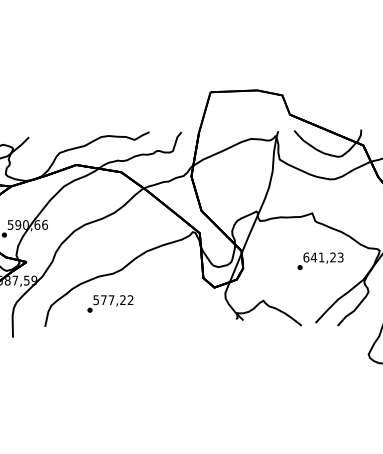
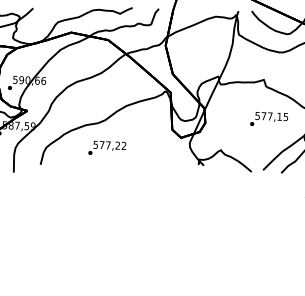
text: (323, 257) -> (271, 116), 641,23 -> 577,15
text: (110, 303) -> (107, 148), moved

